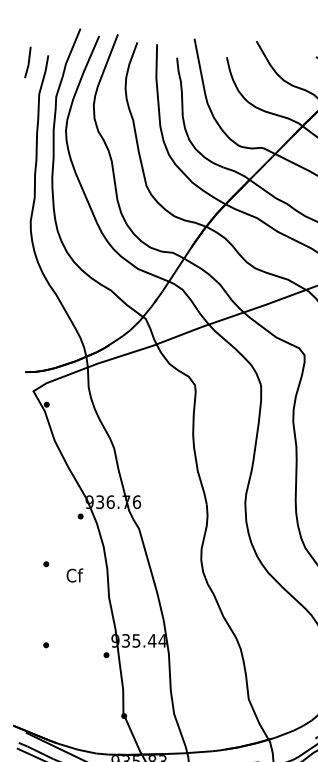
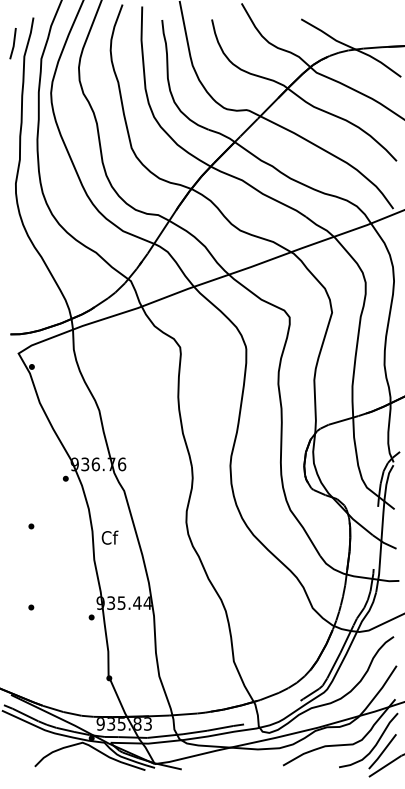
line: (28, 62) -> (13, 43), moved
text: (74, 575) -> (109, 537), moved

